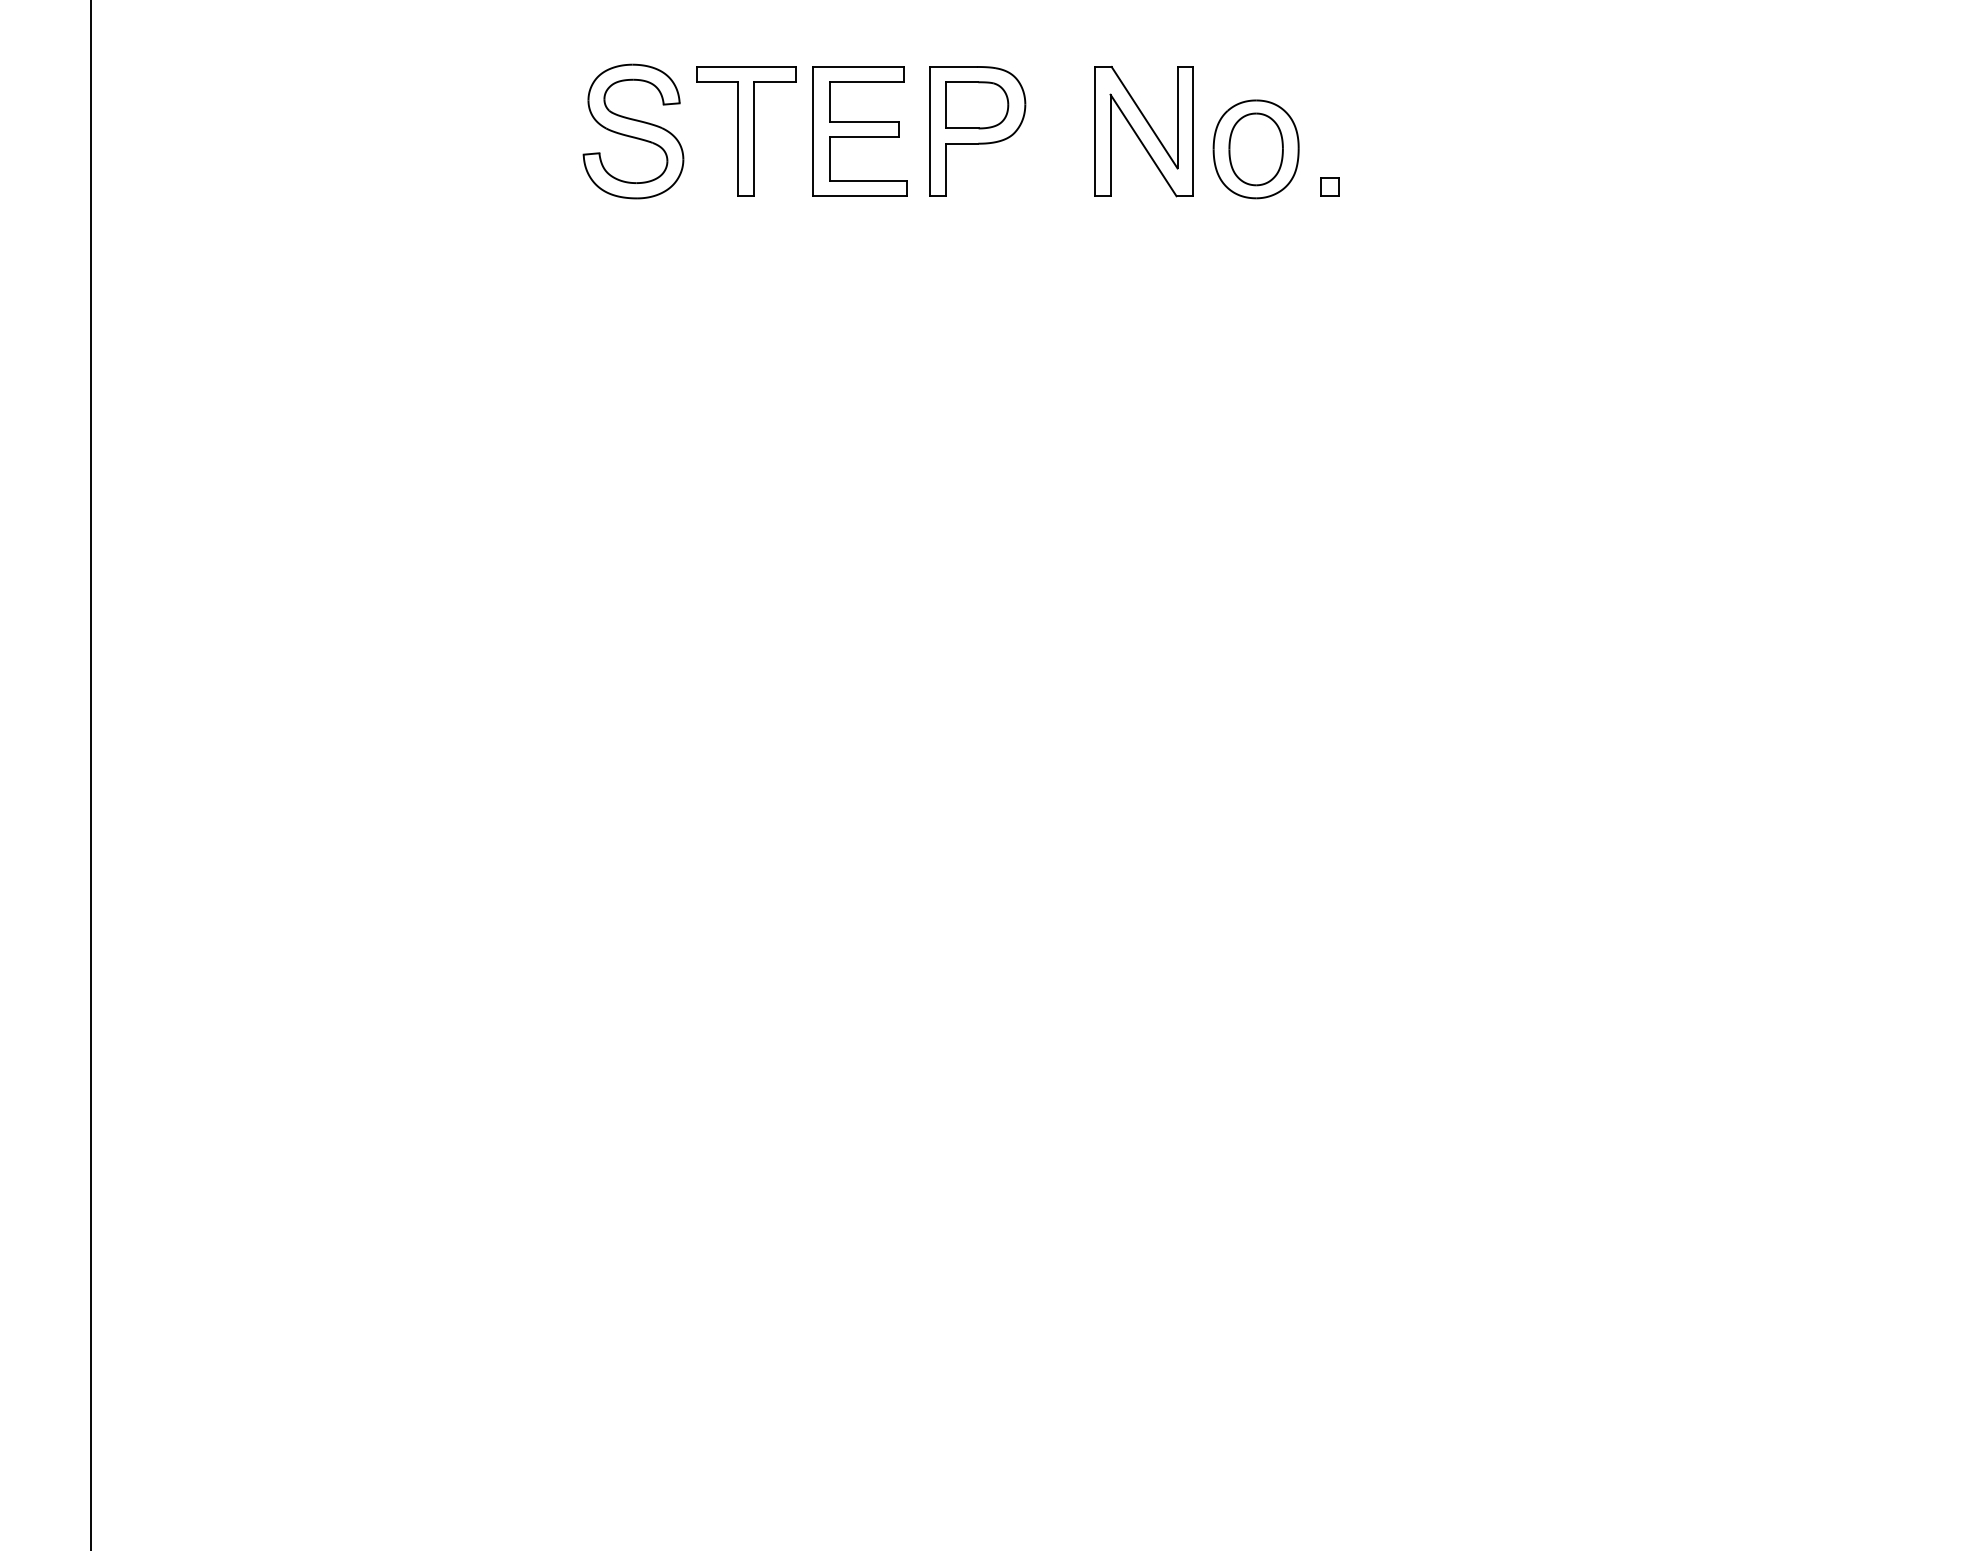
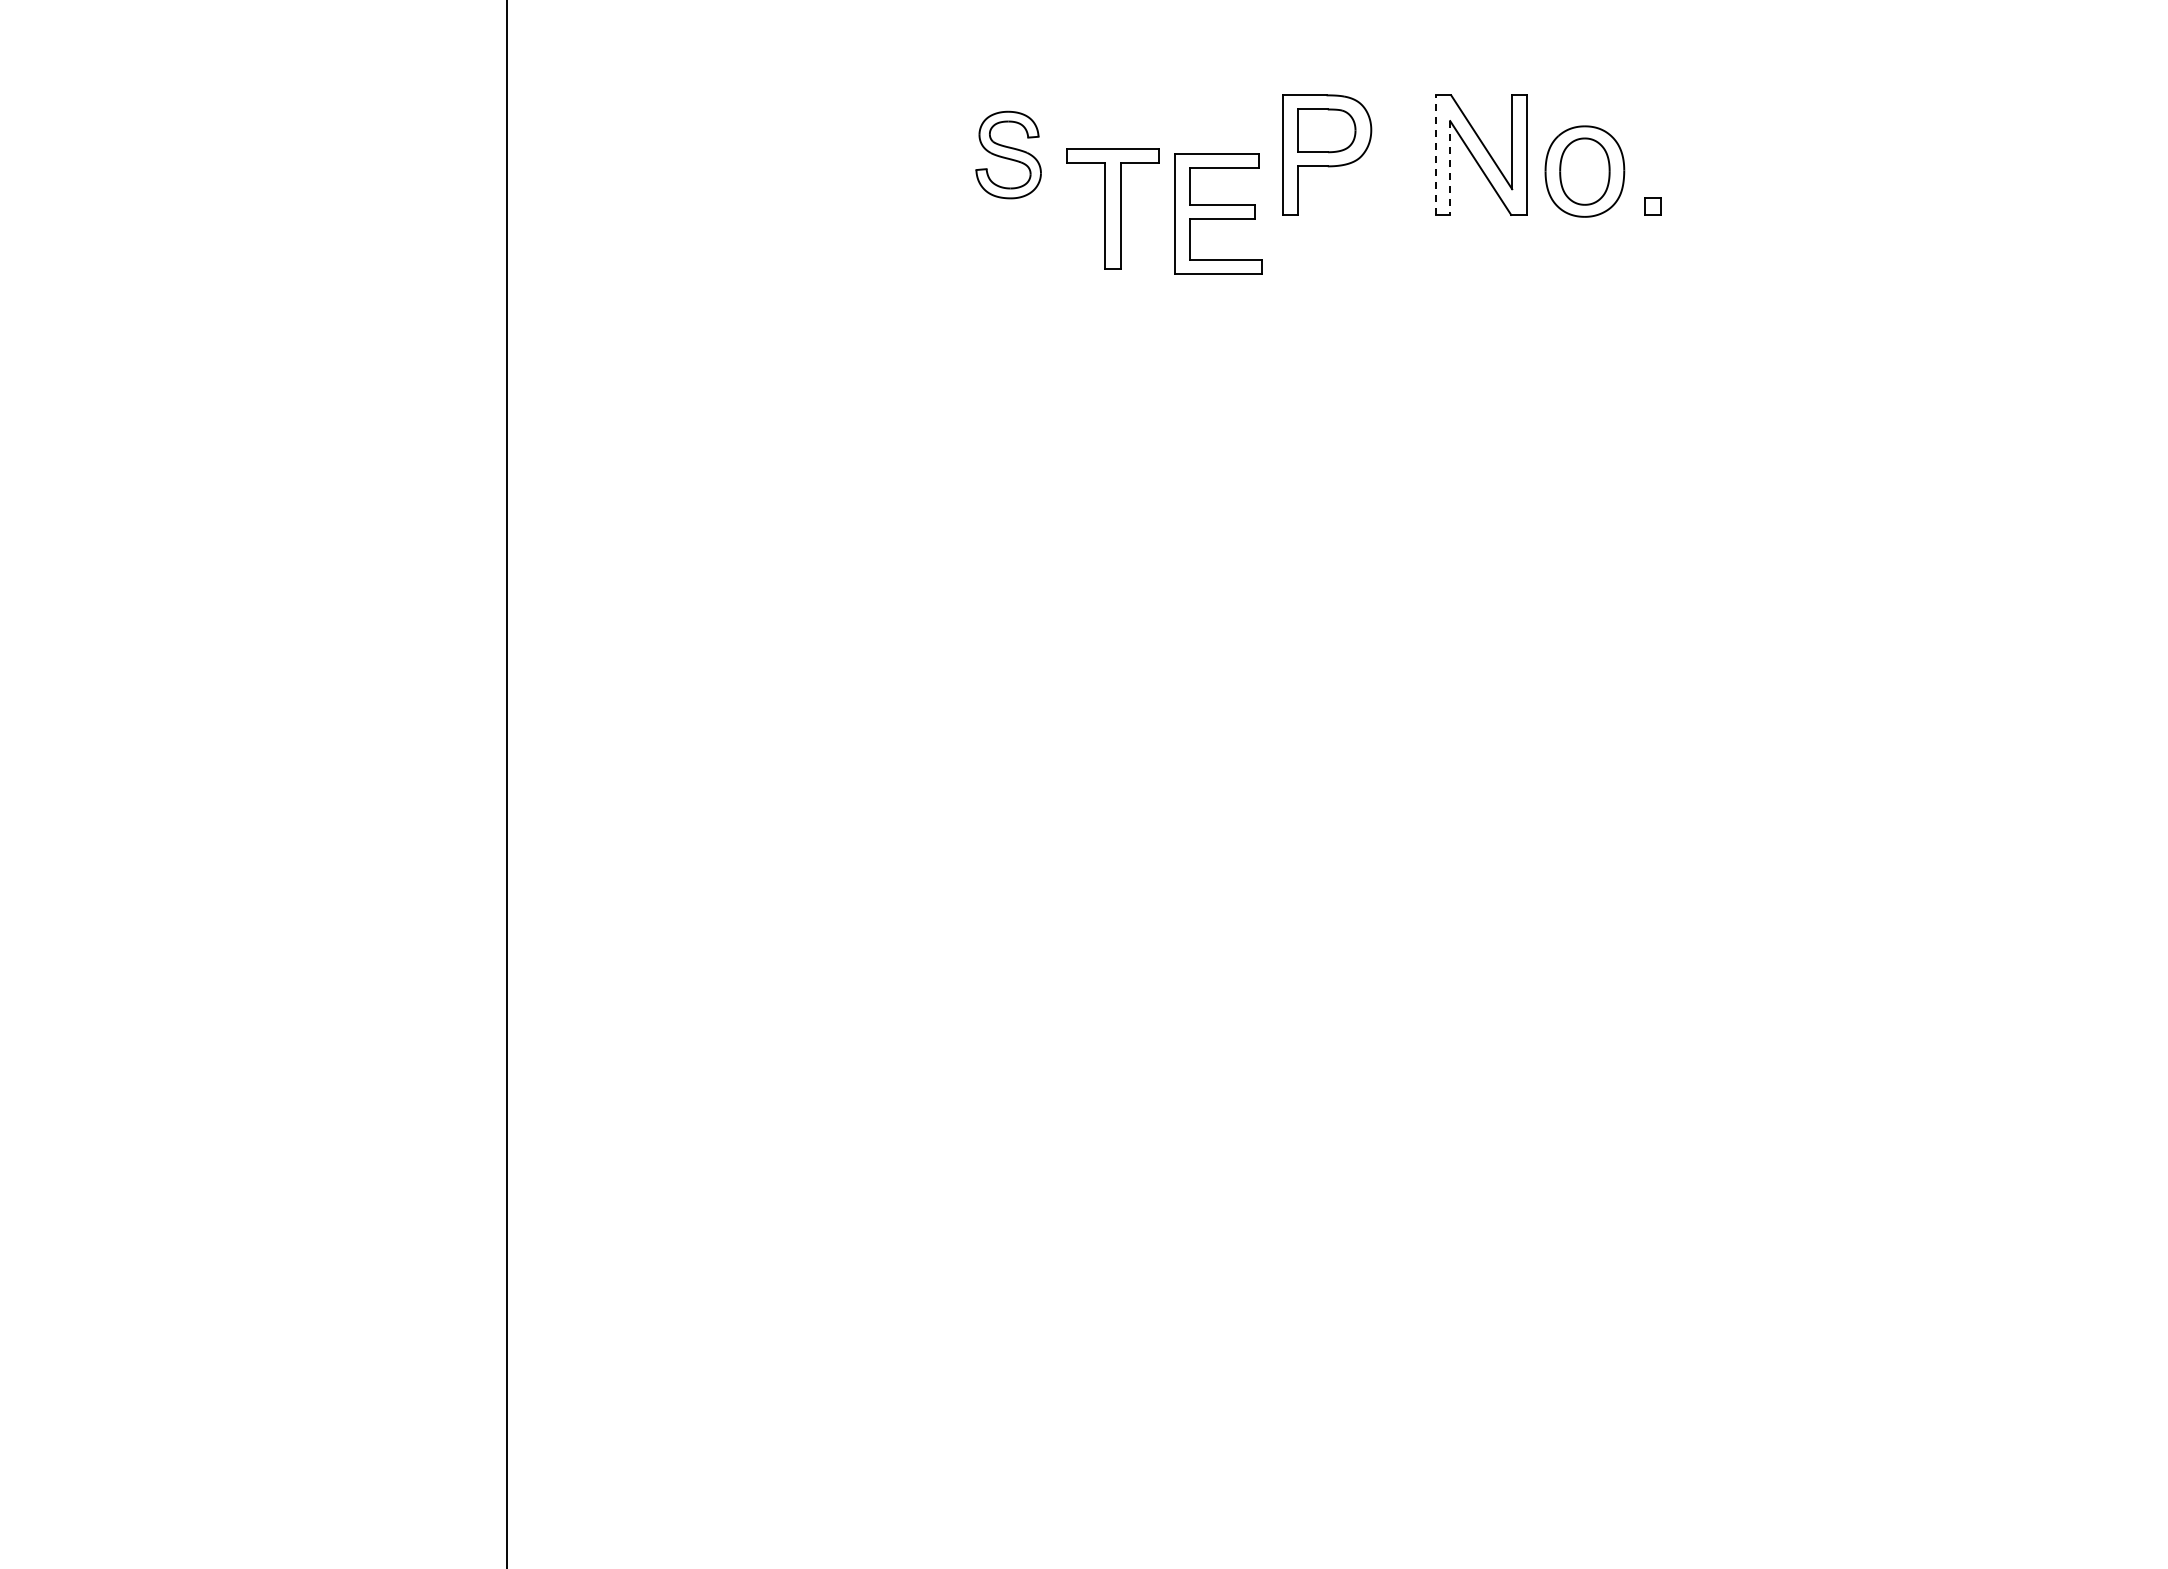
part: (633, 130) -> (1008, 154), size x0.7
part: (745, 130) -> (1112, 208), moved
part: (860, 130) -> (1218, 213), moved
line: (1094, 131) -> (1435, 155), solid -> dashed
line: (1110, 146) -> (1450, 168), solid -> dashed

